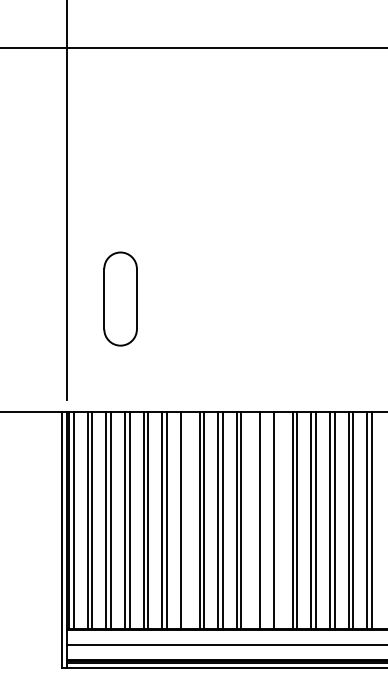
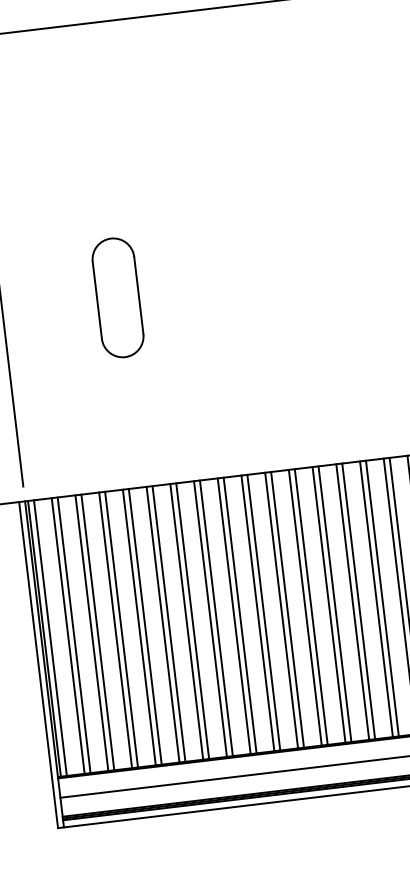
part: (120, 298) -> (117, 297), moved
line: (185, 520) -> (192, 621), added
line: (255, 520) -> (281, 610), added
line: (278, 520) -> (310, 607), added

